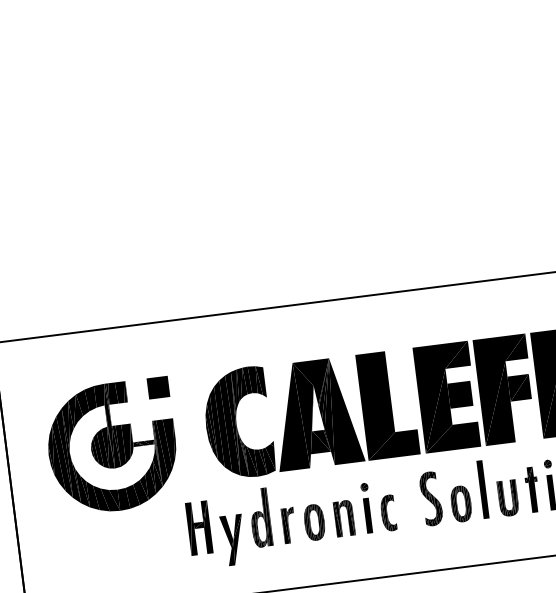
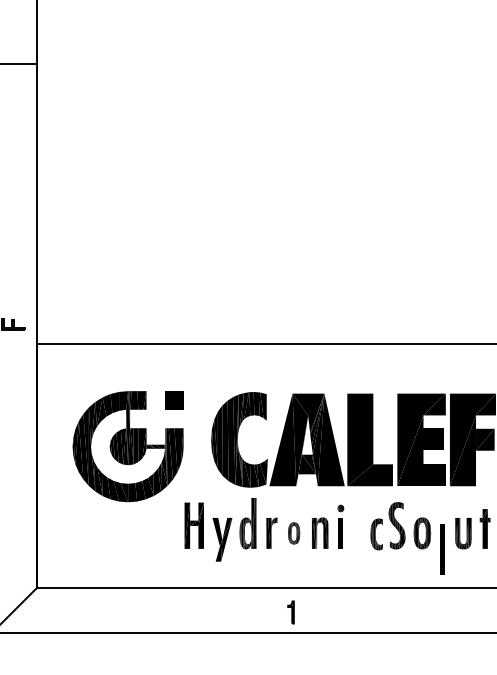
line: (482, 489) -> (442, 549), moved
part: (388, 513) -> (376, 534), moved
part: (313, 522) -> (293, 533), size x0.7

